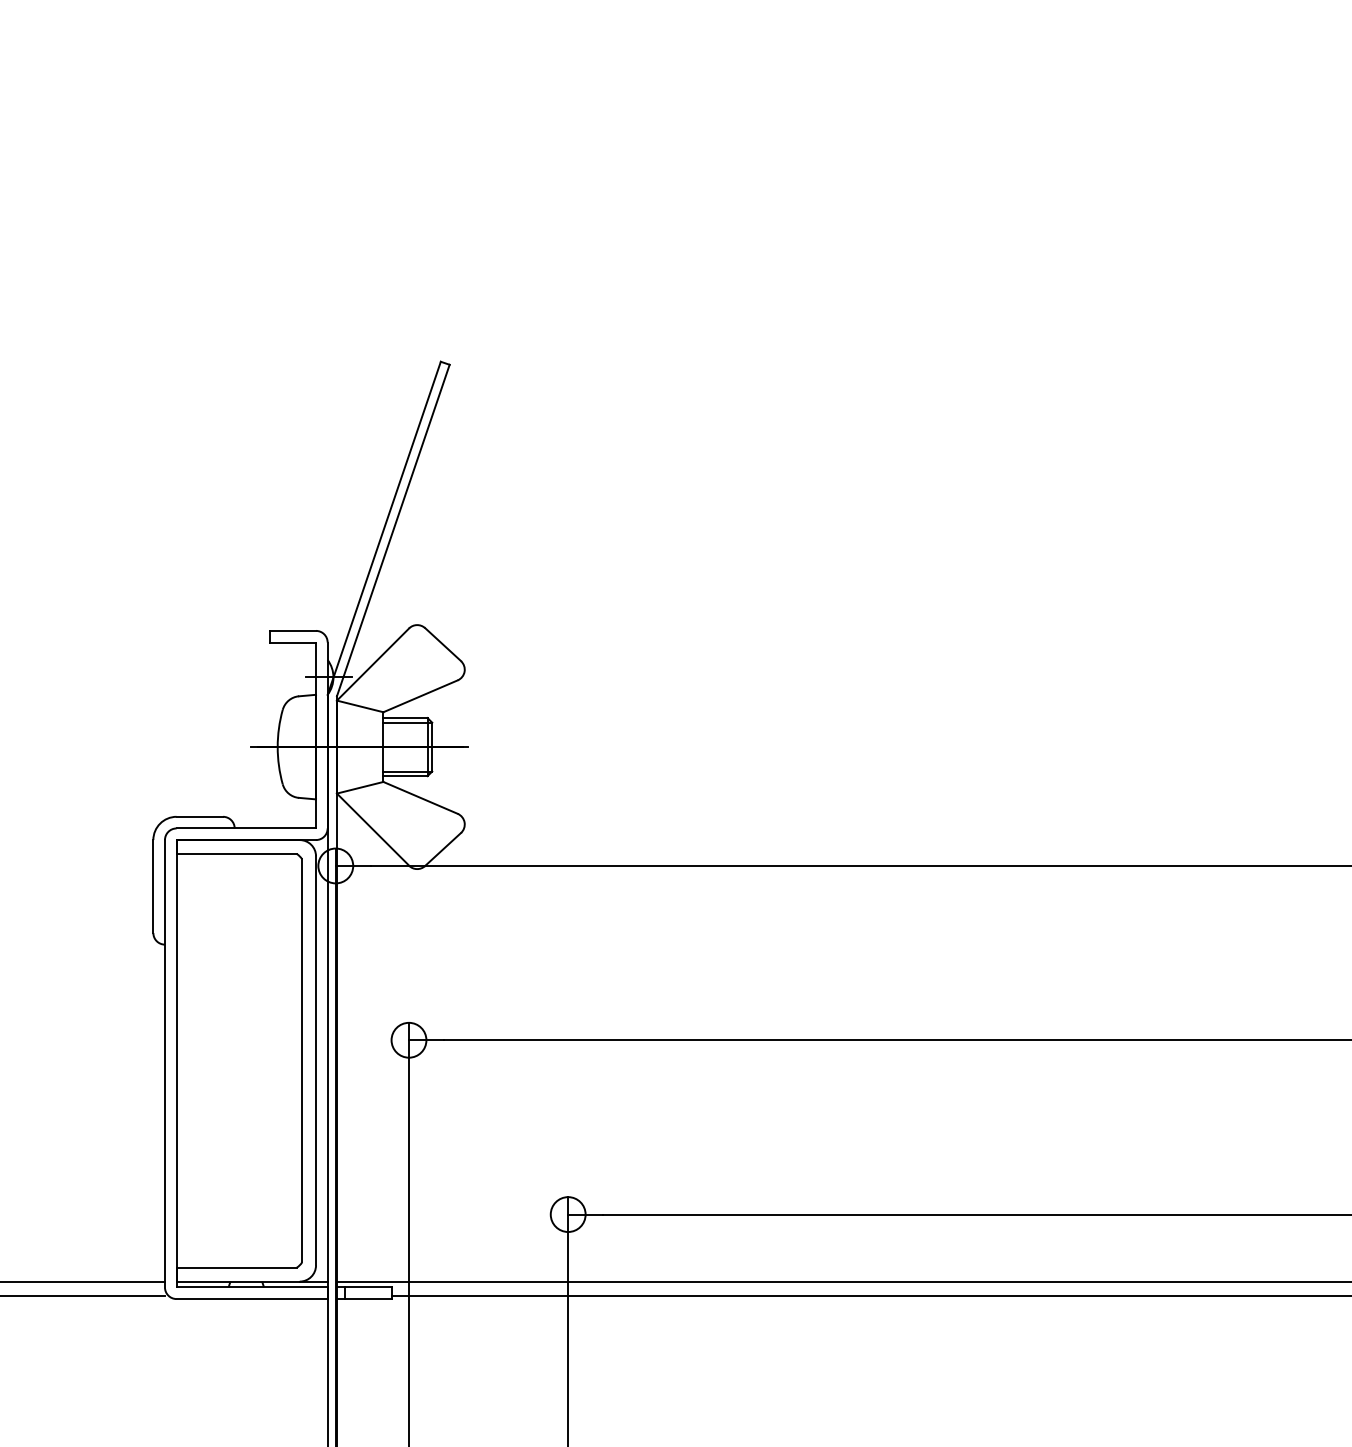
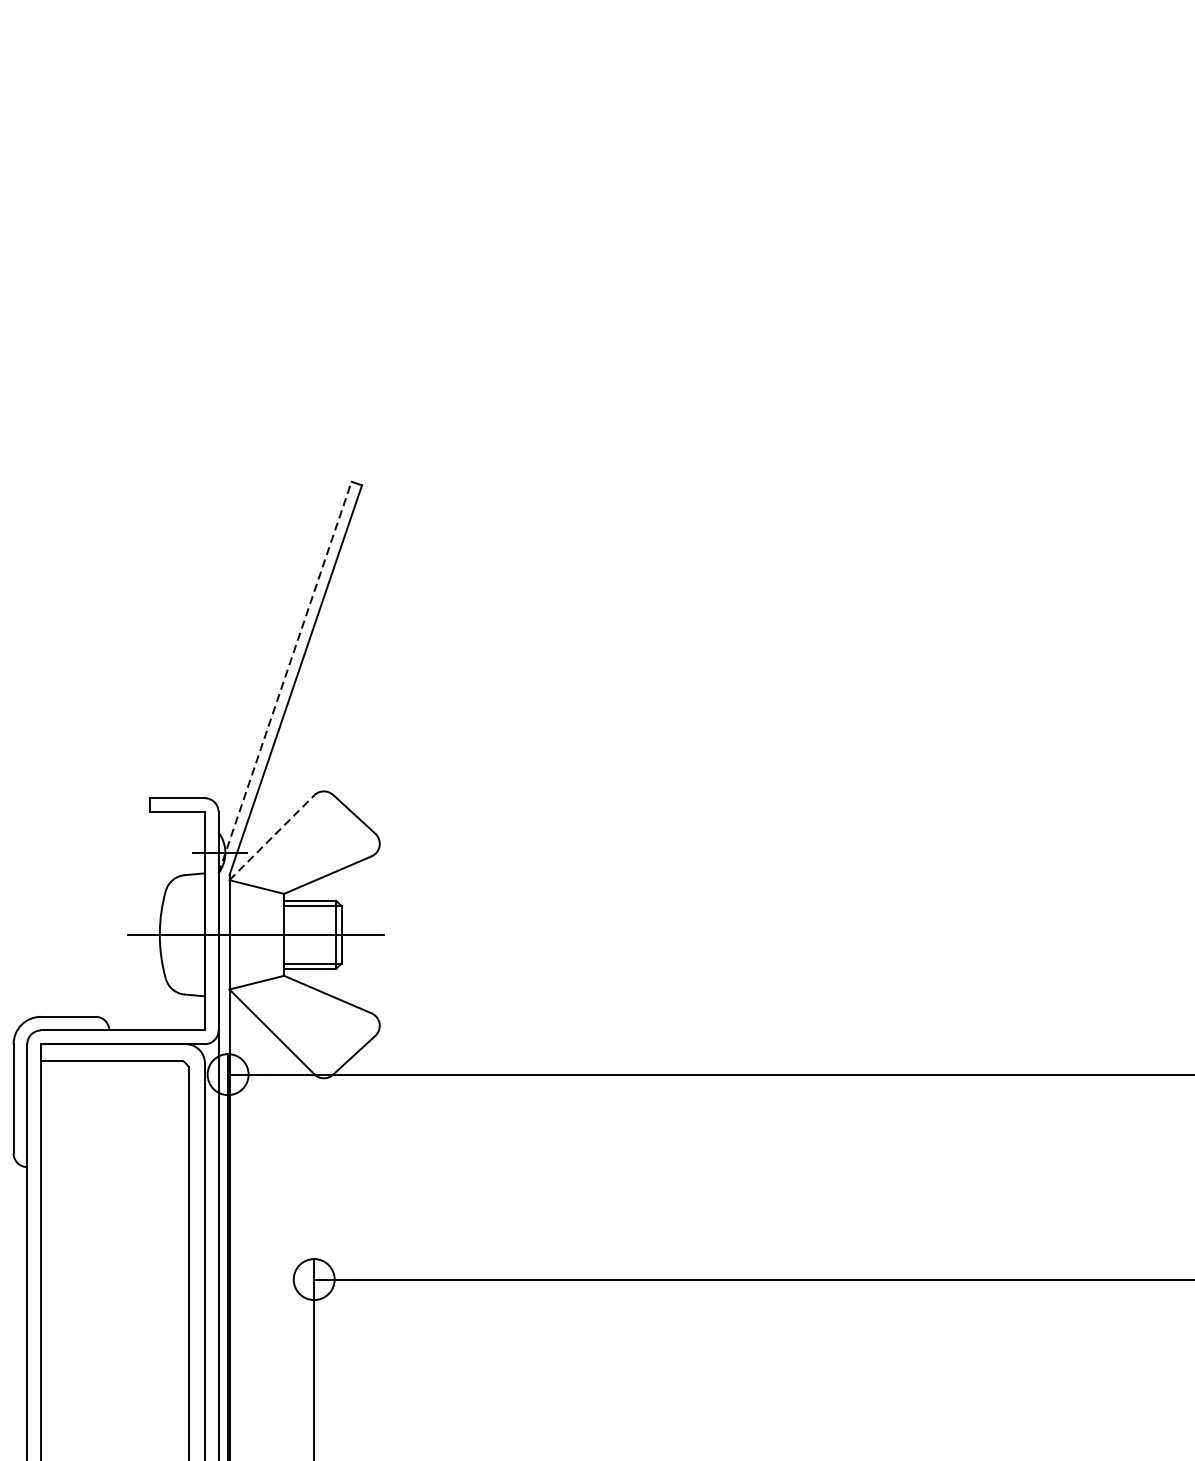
line: (384, 528) -> (285, 677), solid -> dashed
line: (373, 664) -> (272, 837), solid -> dashed

